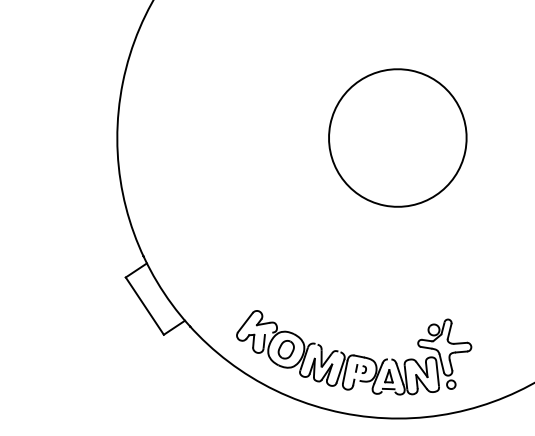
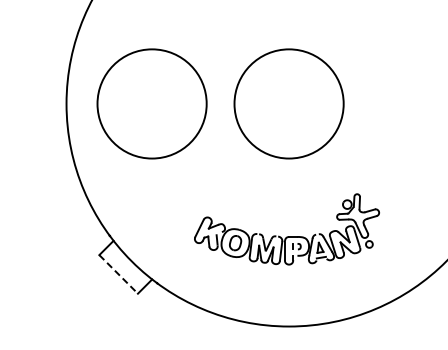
circle: (227, 103) -> (151, 103), added
line: (145, 306) -> (119, 274), solid -> dashed
part: (350, 354) -> (286, 236), moved

